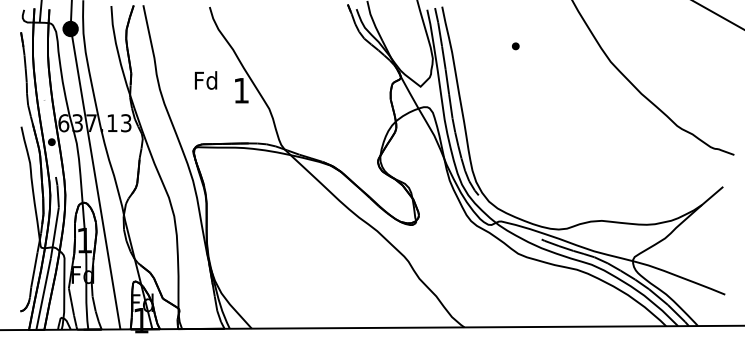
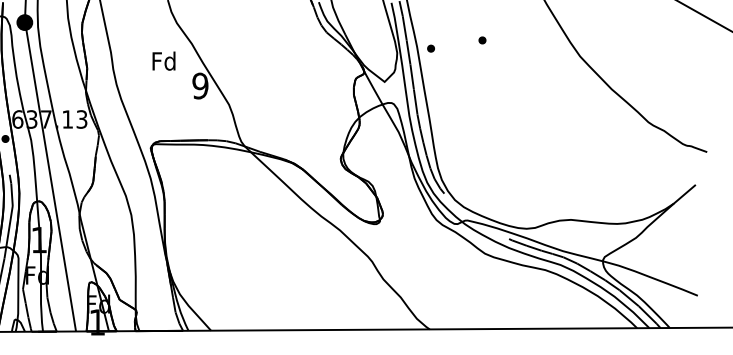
part: (465, 54) -> (430, 48), added
text: (206, 80) -> (164, 61), moved
text: (241, 90) -> (200, 85), 1 -> 9

